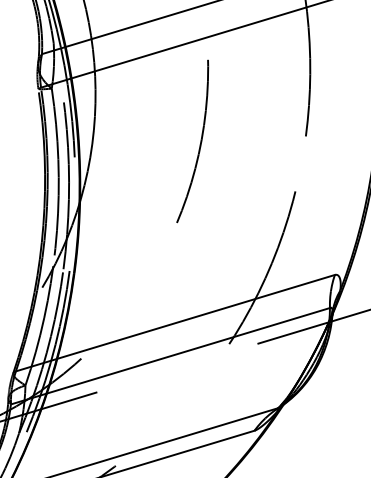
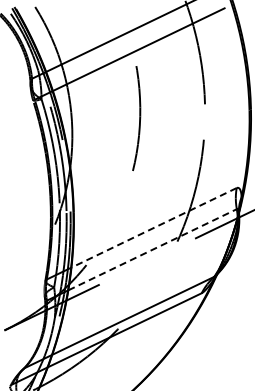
line: (196, 316) -> (154, 227), solid -> dashed
line: (189, 350) -> (153, 249), solid -> dashed

